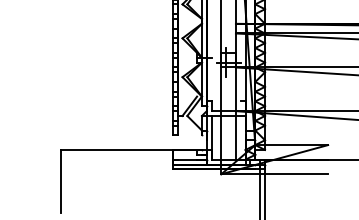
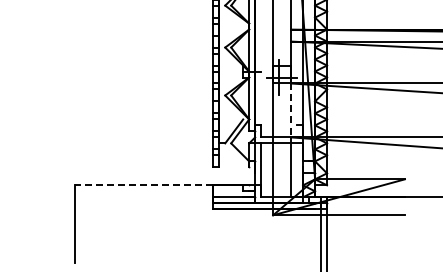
line: (236, 89) -> (291, 110), solid -> dashed
line: (117, 150) -> (144, 185), solid -> dashed

